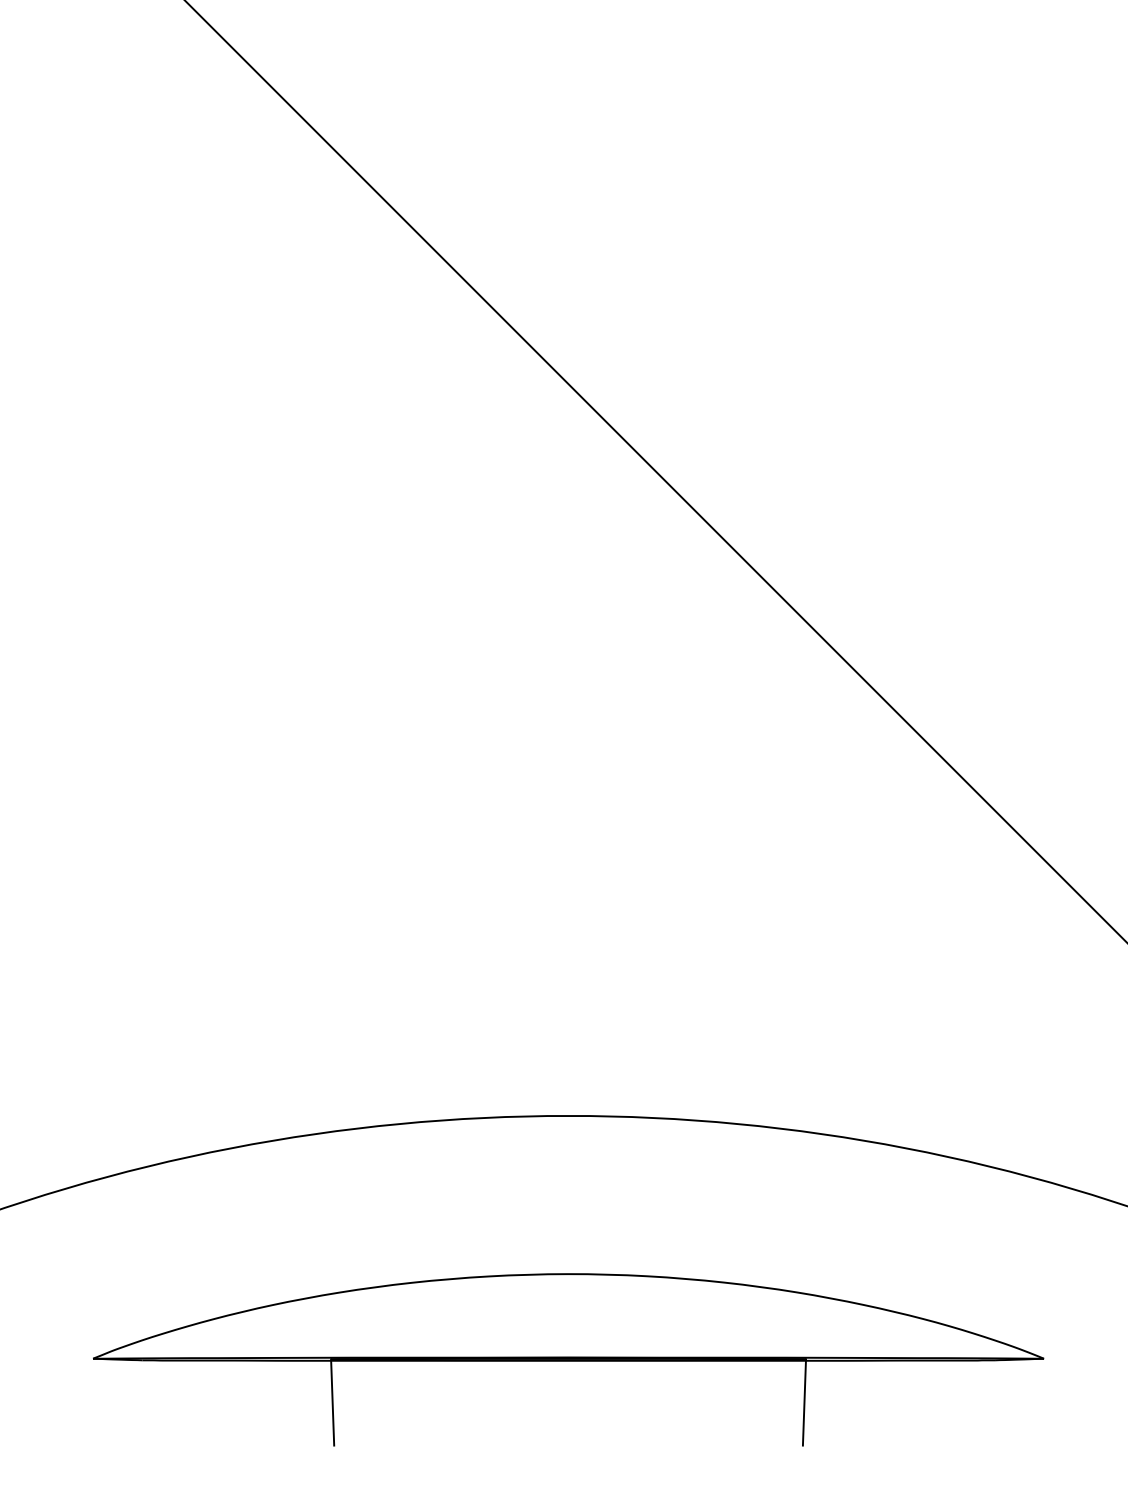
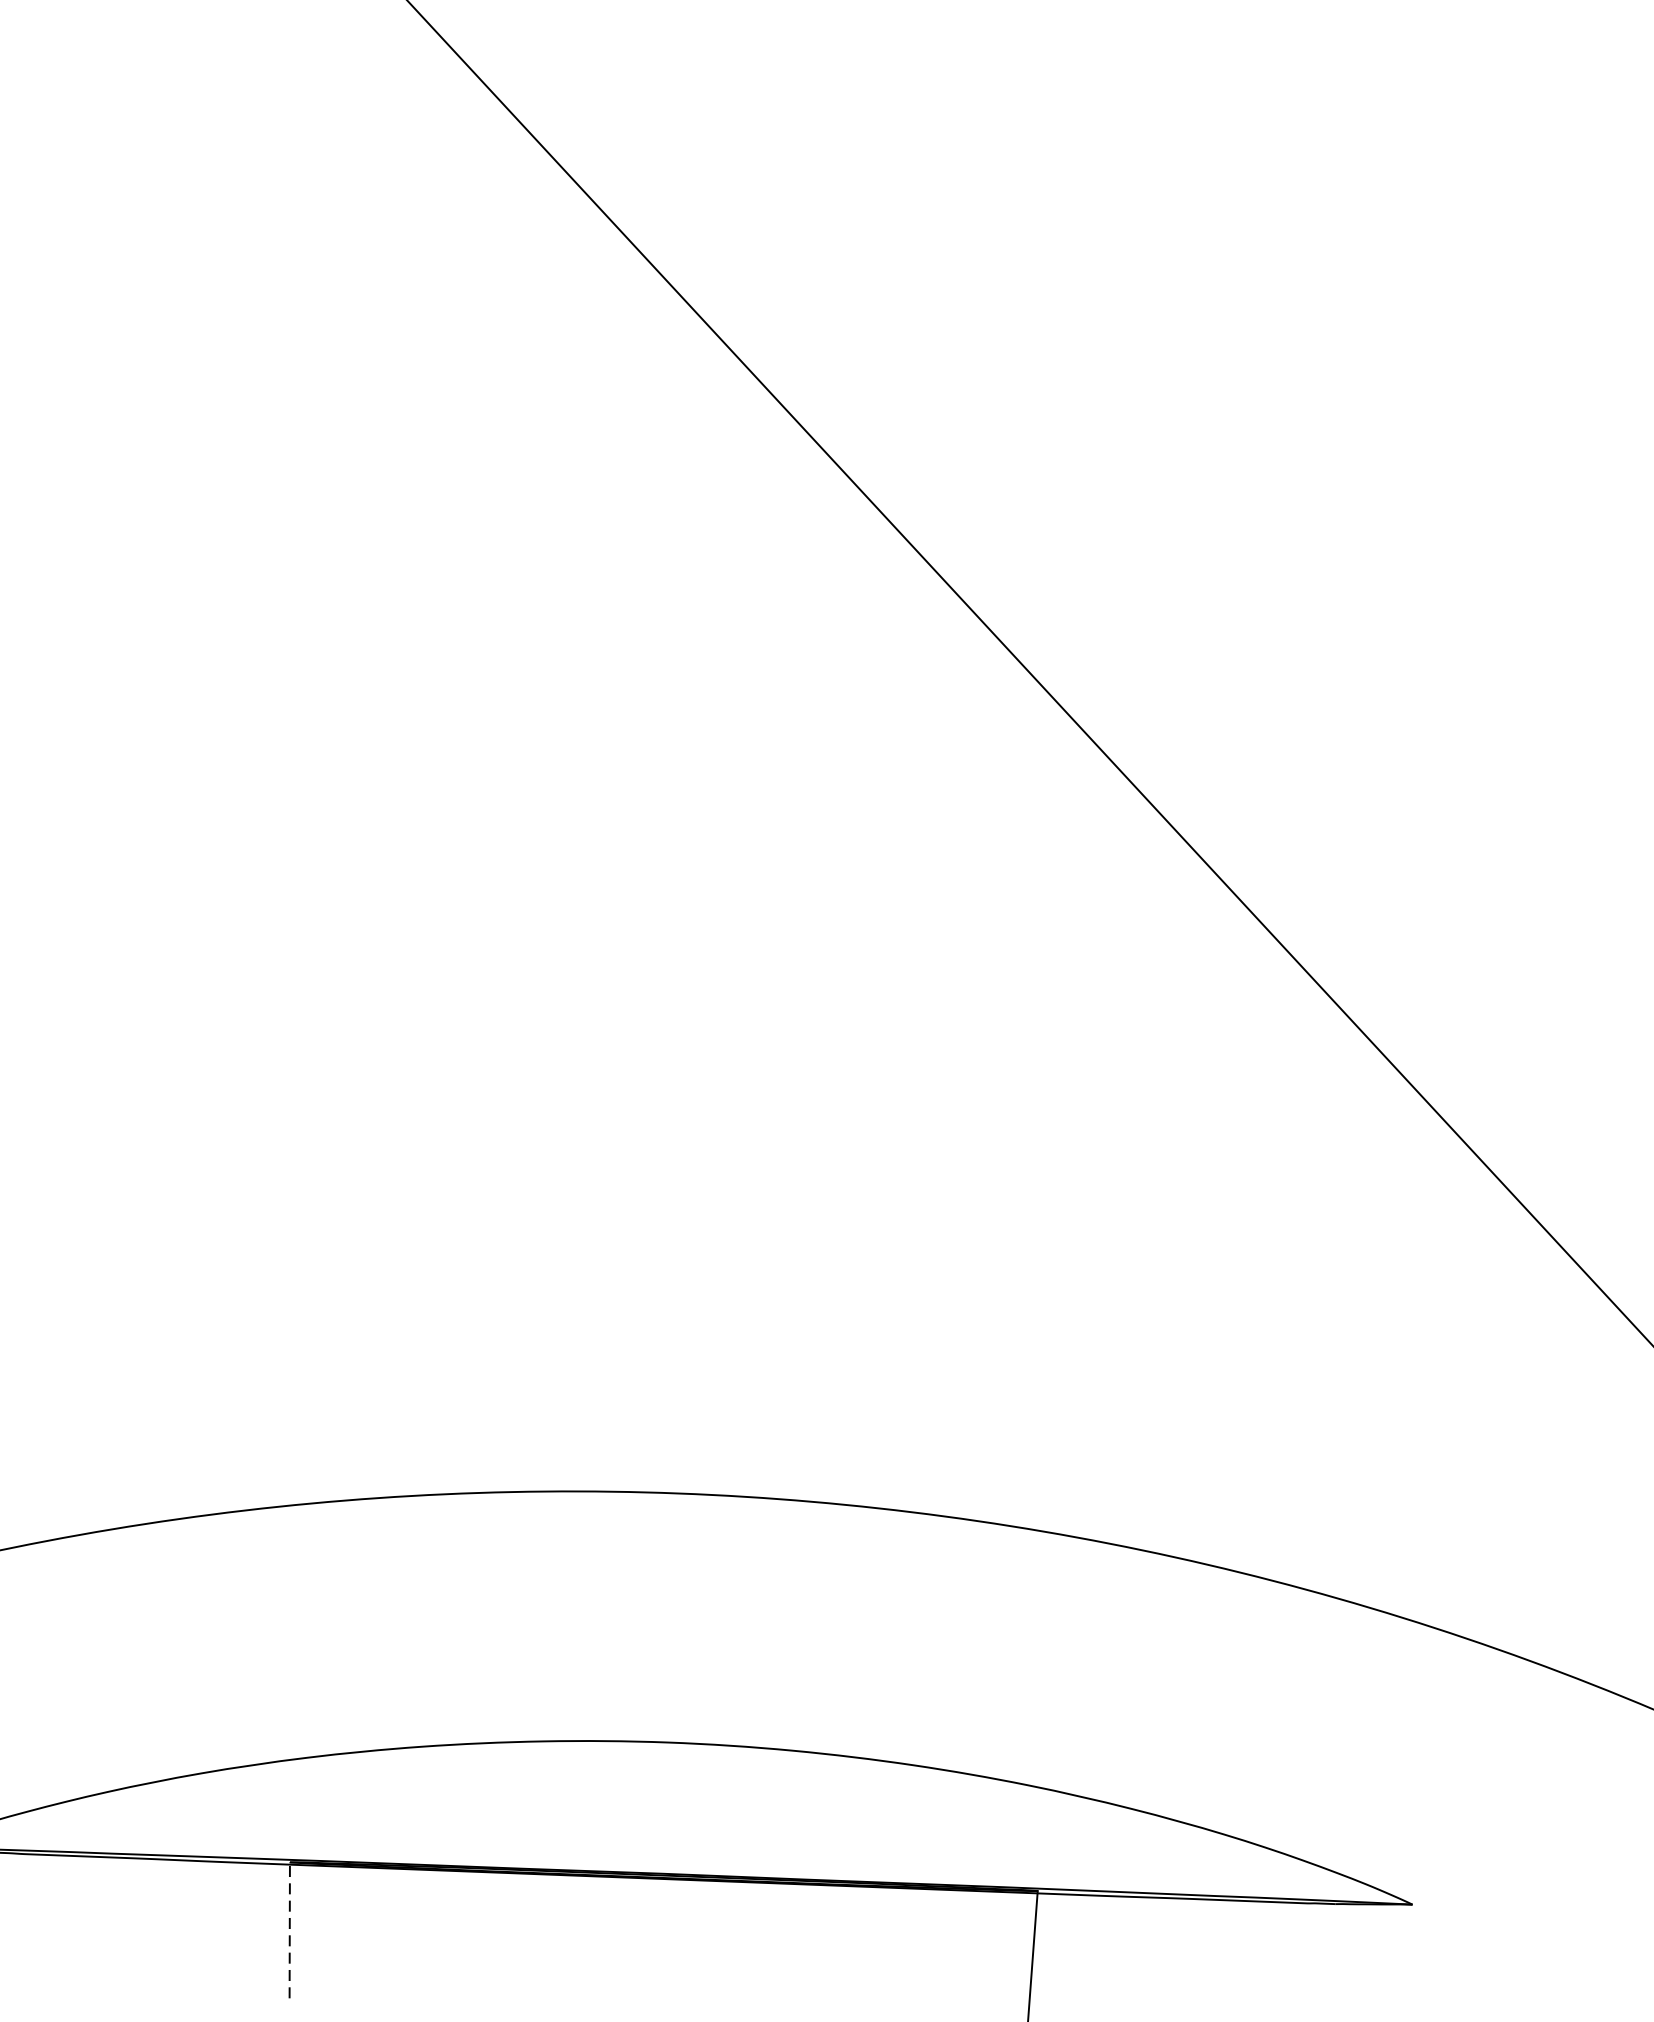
line: (332, 1401) -> (289, 1928), solid -> dashed

